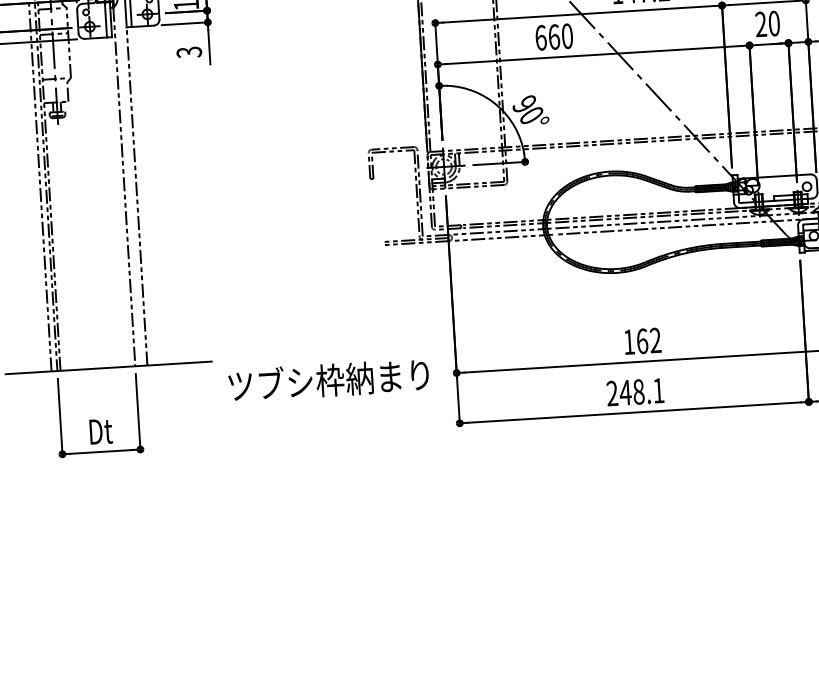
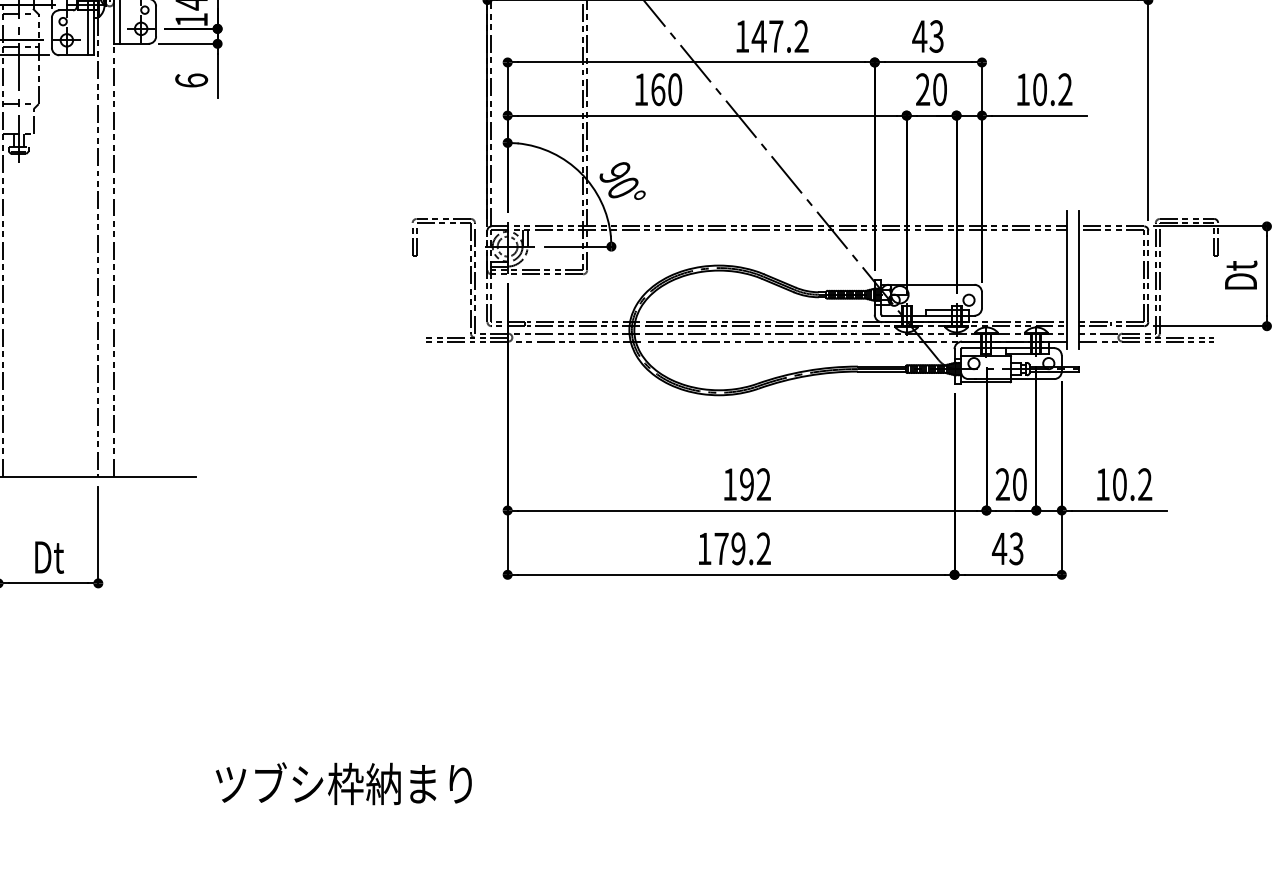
text: (541, 37) -> (641, 89), 660 -> 160
text: (189, 52) -> (191, 80), 3 -> 6
text: (642, 341) -> (747, 484), 162 -> 192
text: (328, 380) -> (343, 783), moved
text: (634, 391) -> (733, 548), 248.1 -> 179.2

